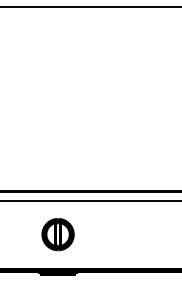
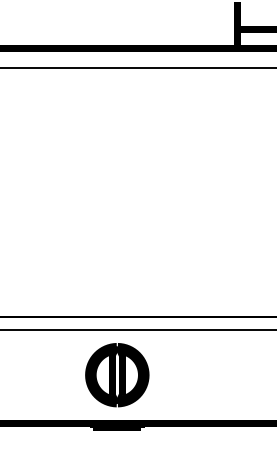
part: (58, 234) -> (117, 375), size x1.43

